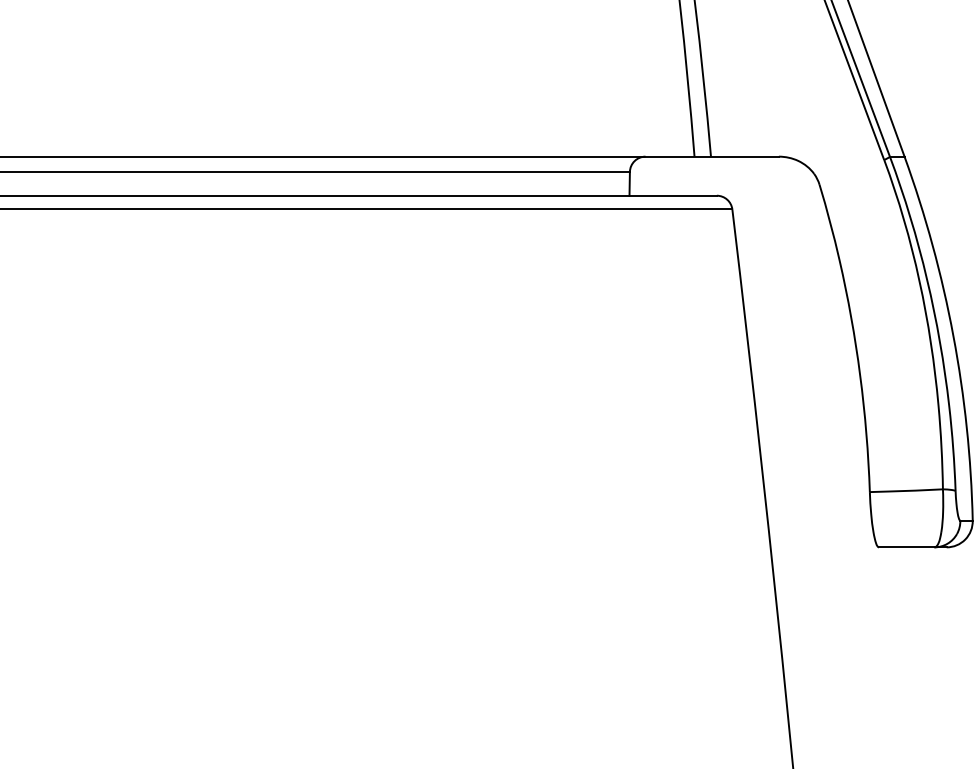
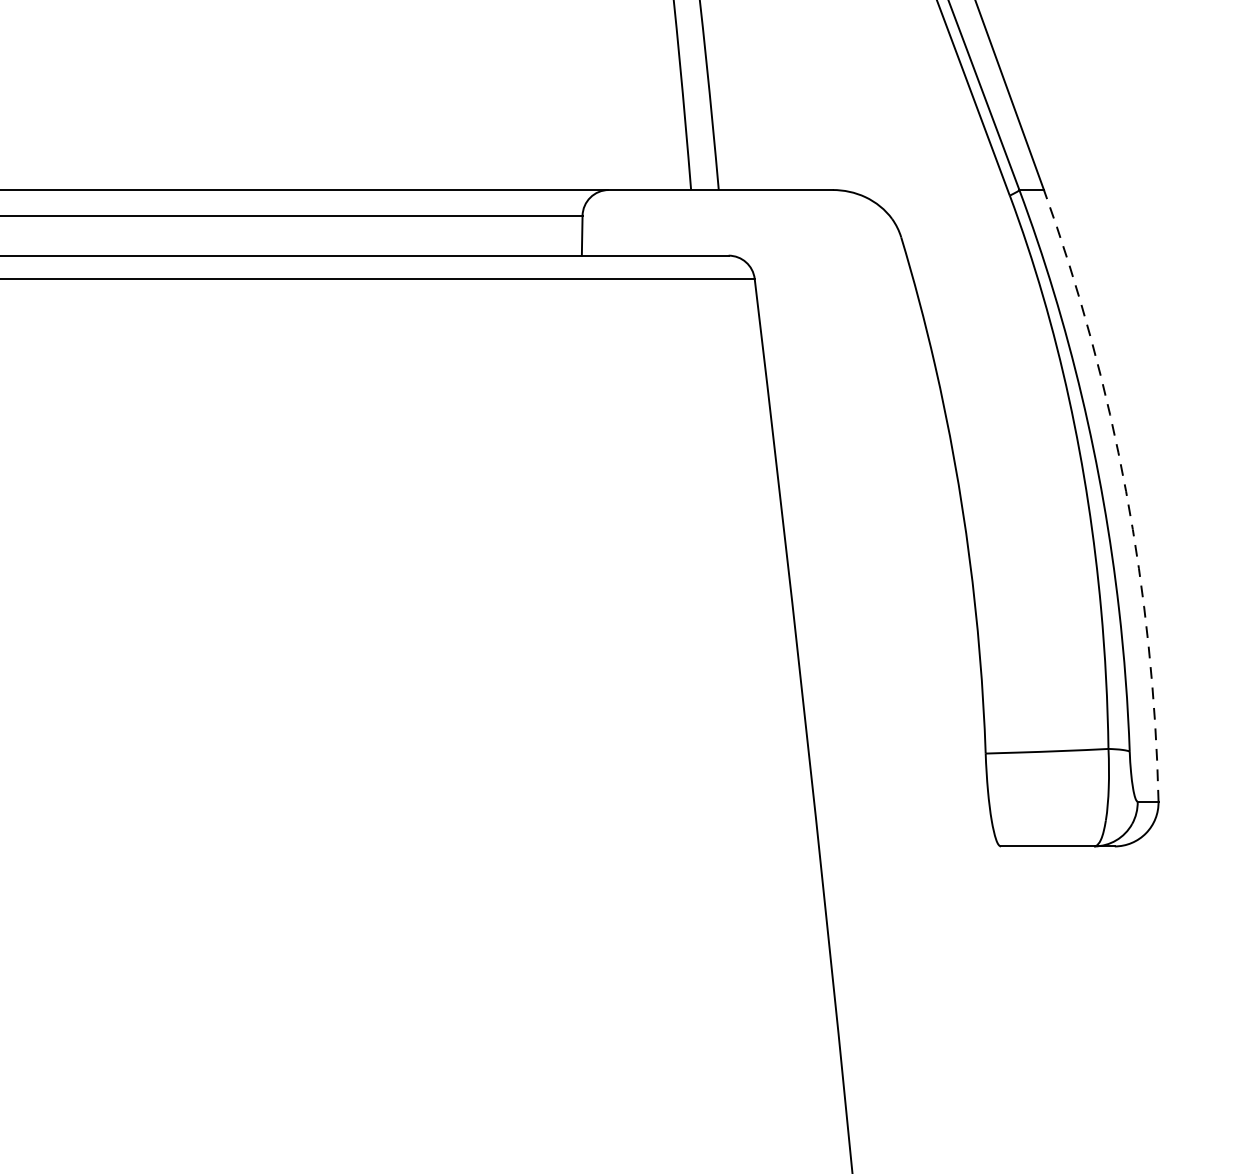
arc: (953, 335) -> (1126, 490), solid -> dashed

